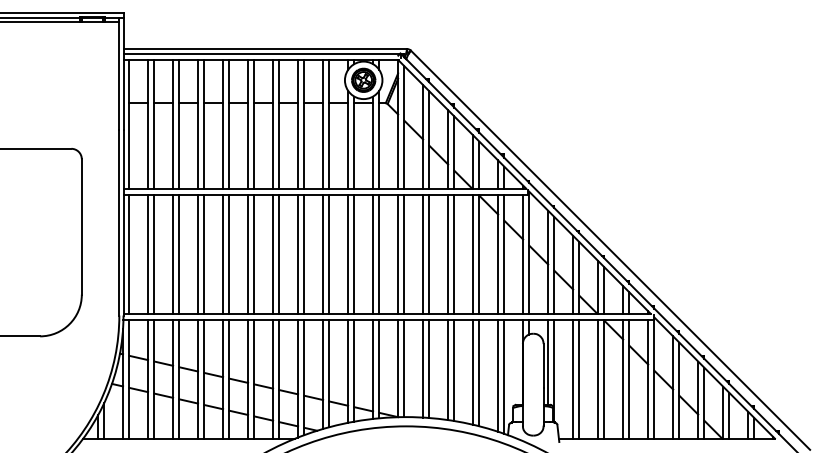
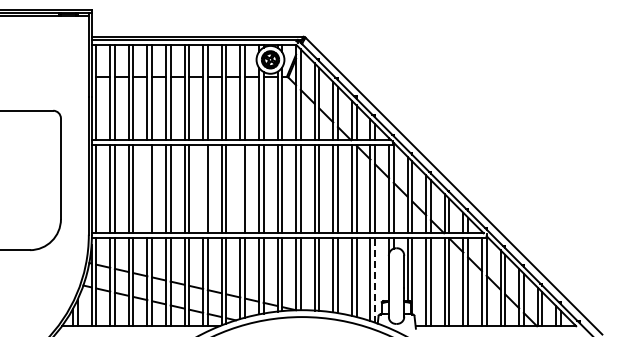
line: (198, 253) -> (147, 188), removed
line: (273, 253) -> (203, 188), removed
line: (323, 253) -> (240, 188), removed
line: (504, 375) -> (375, 279), solid -> dashed

